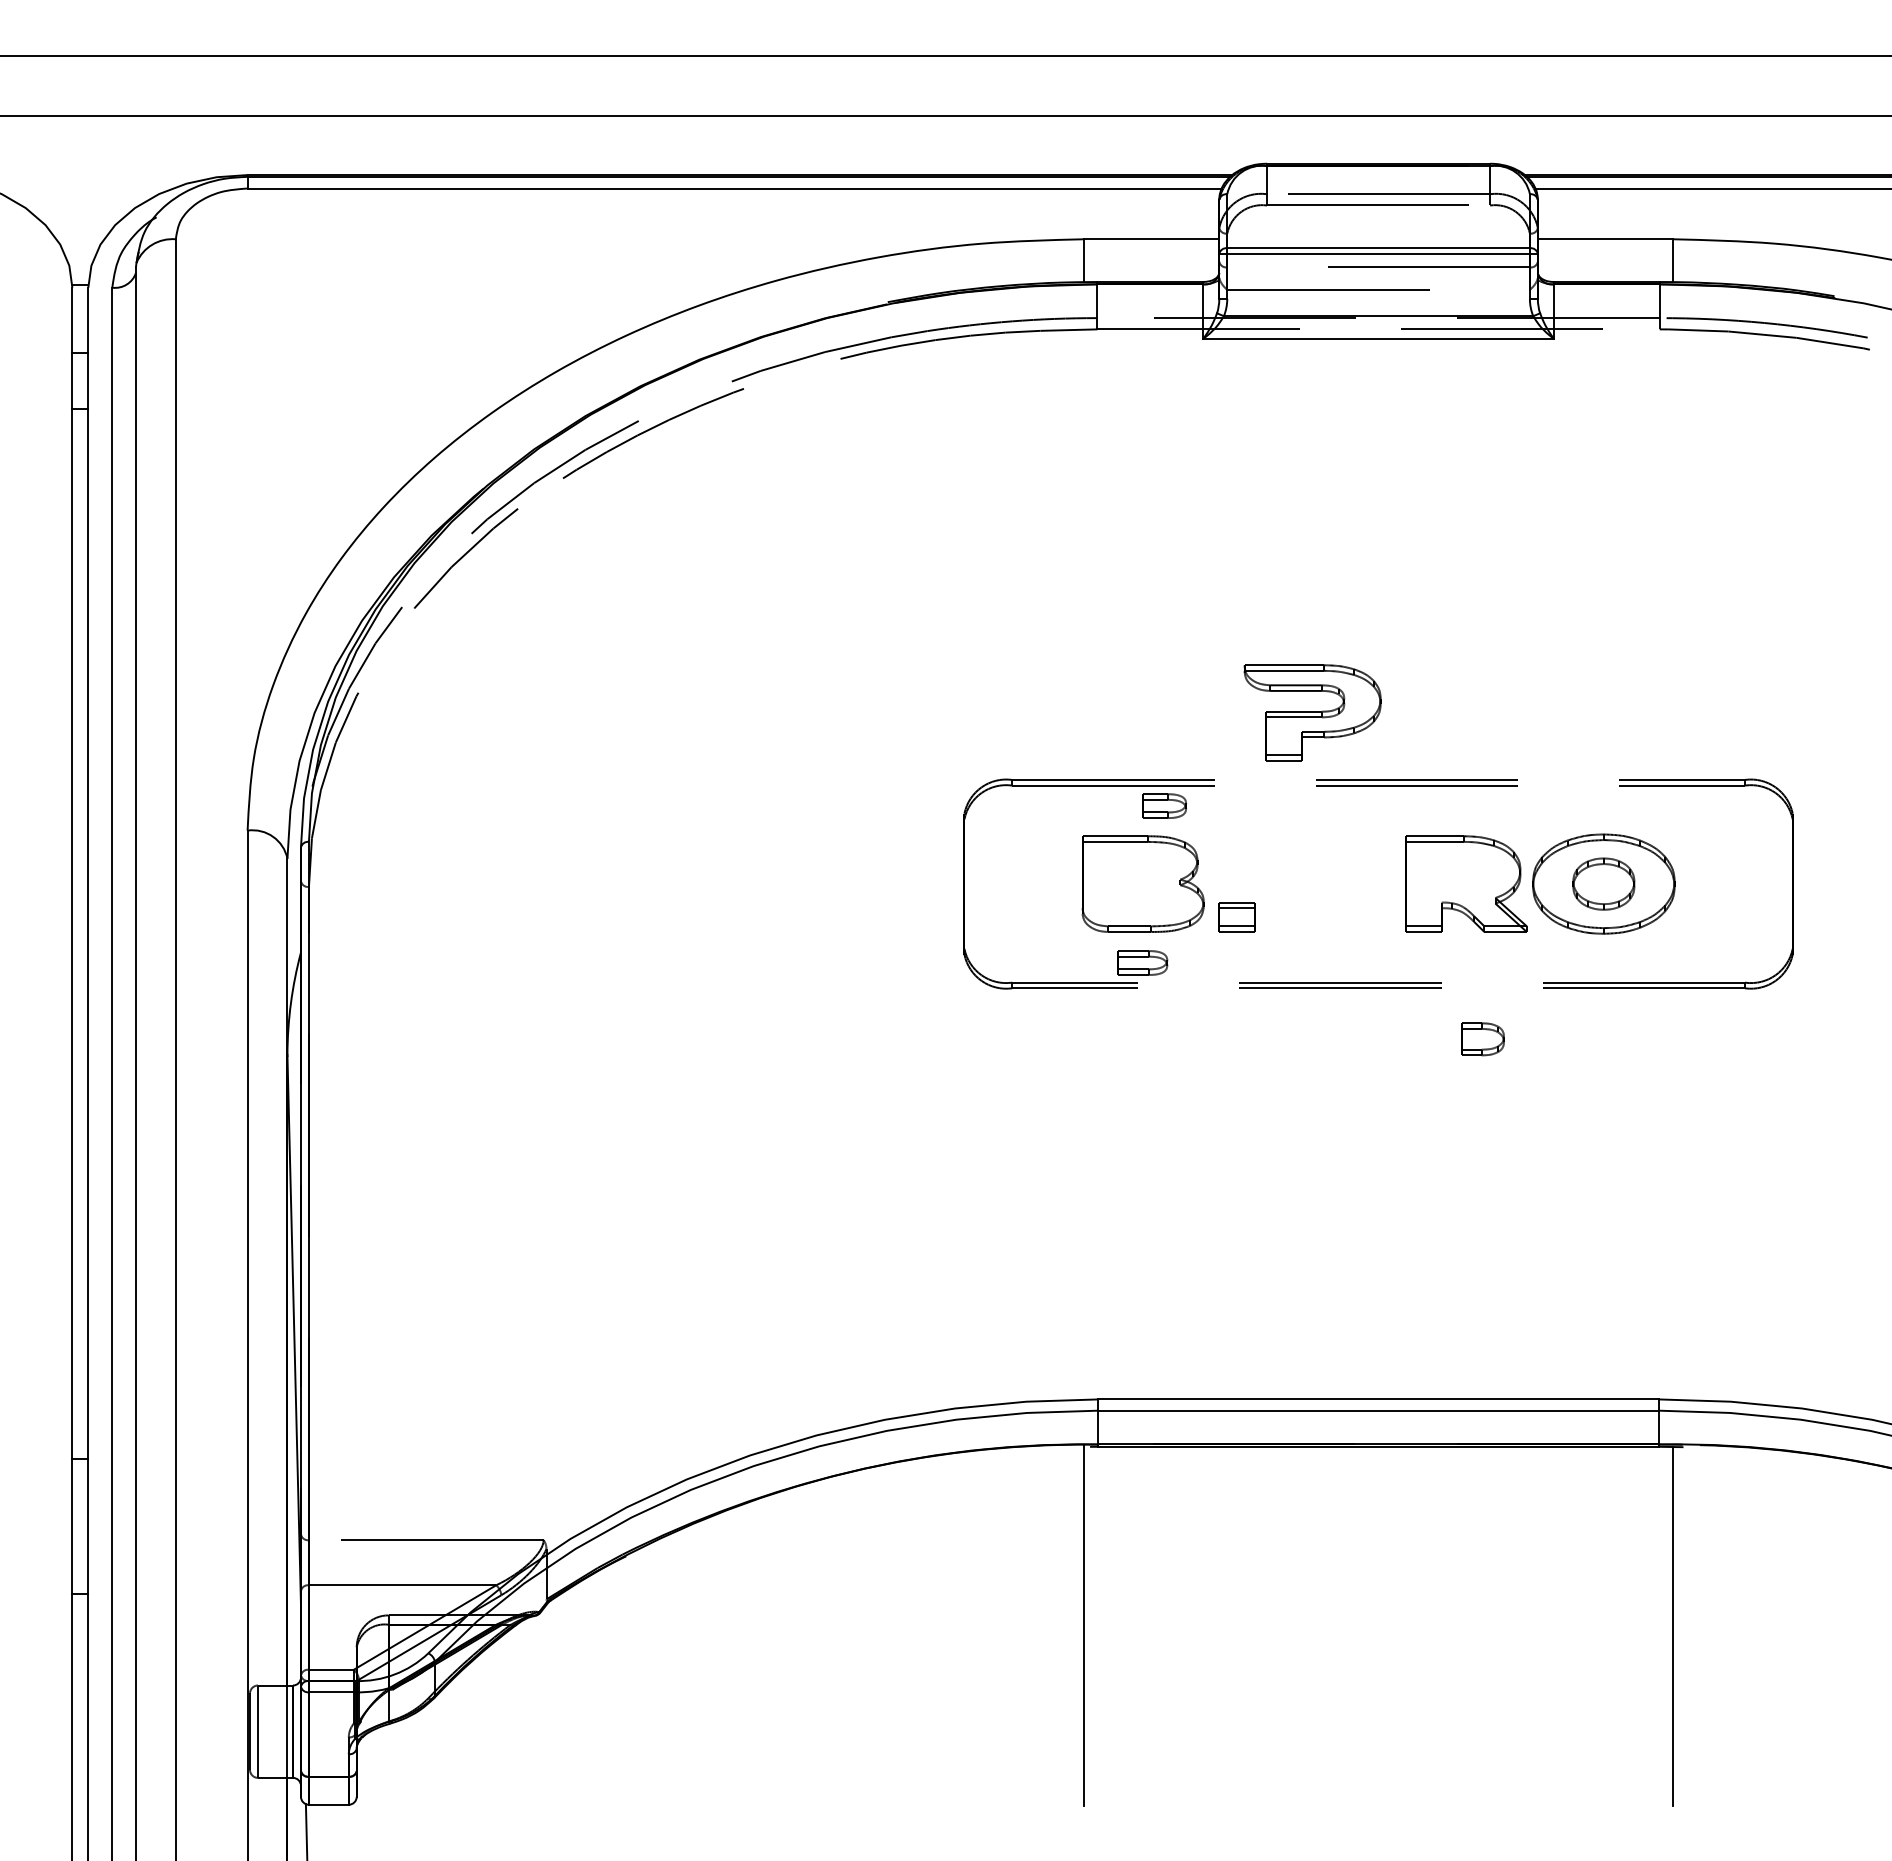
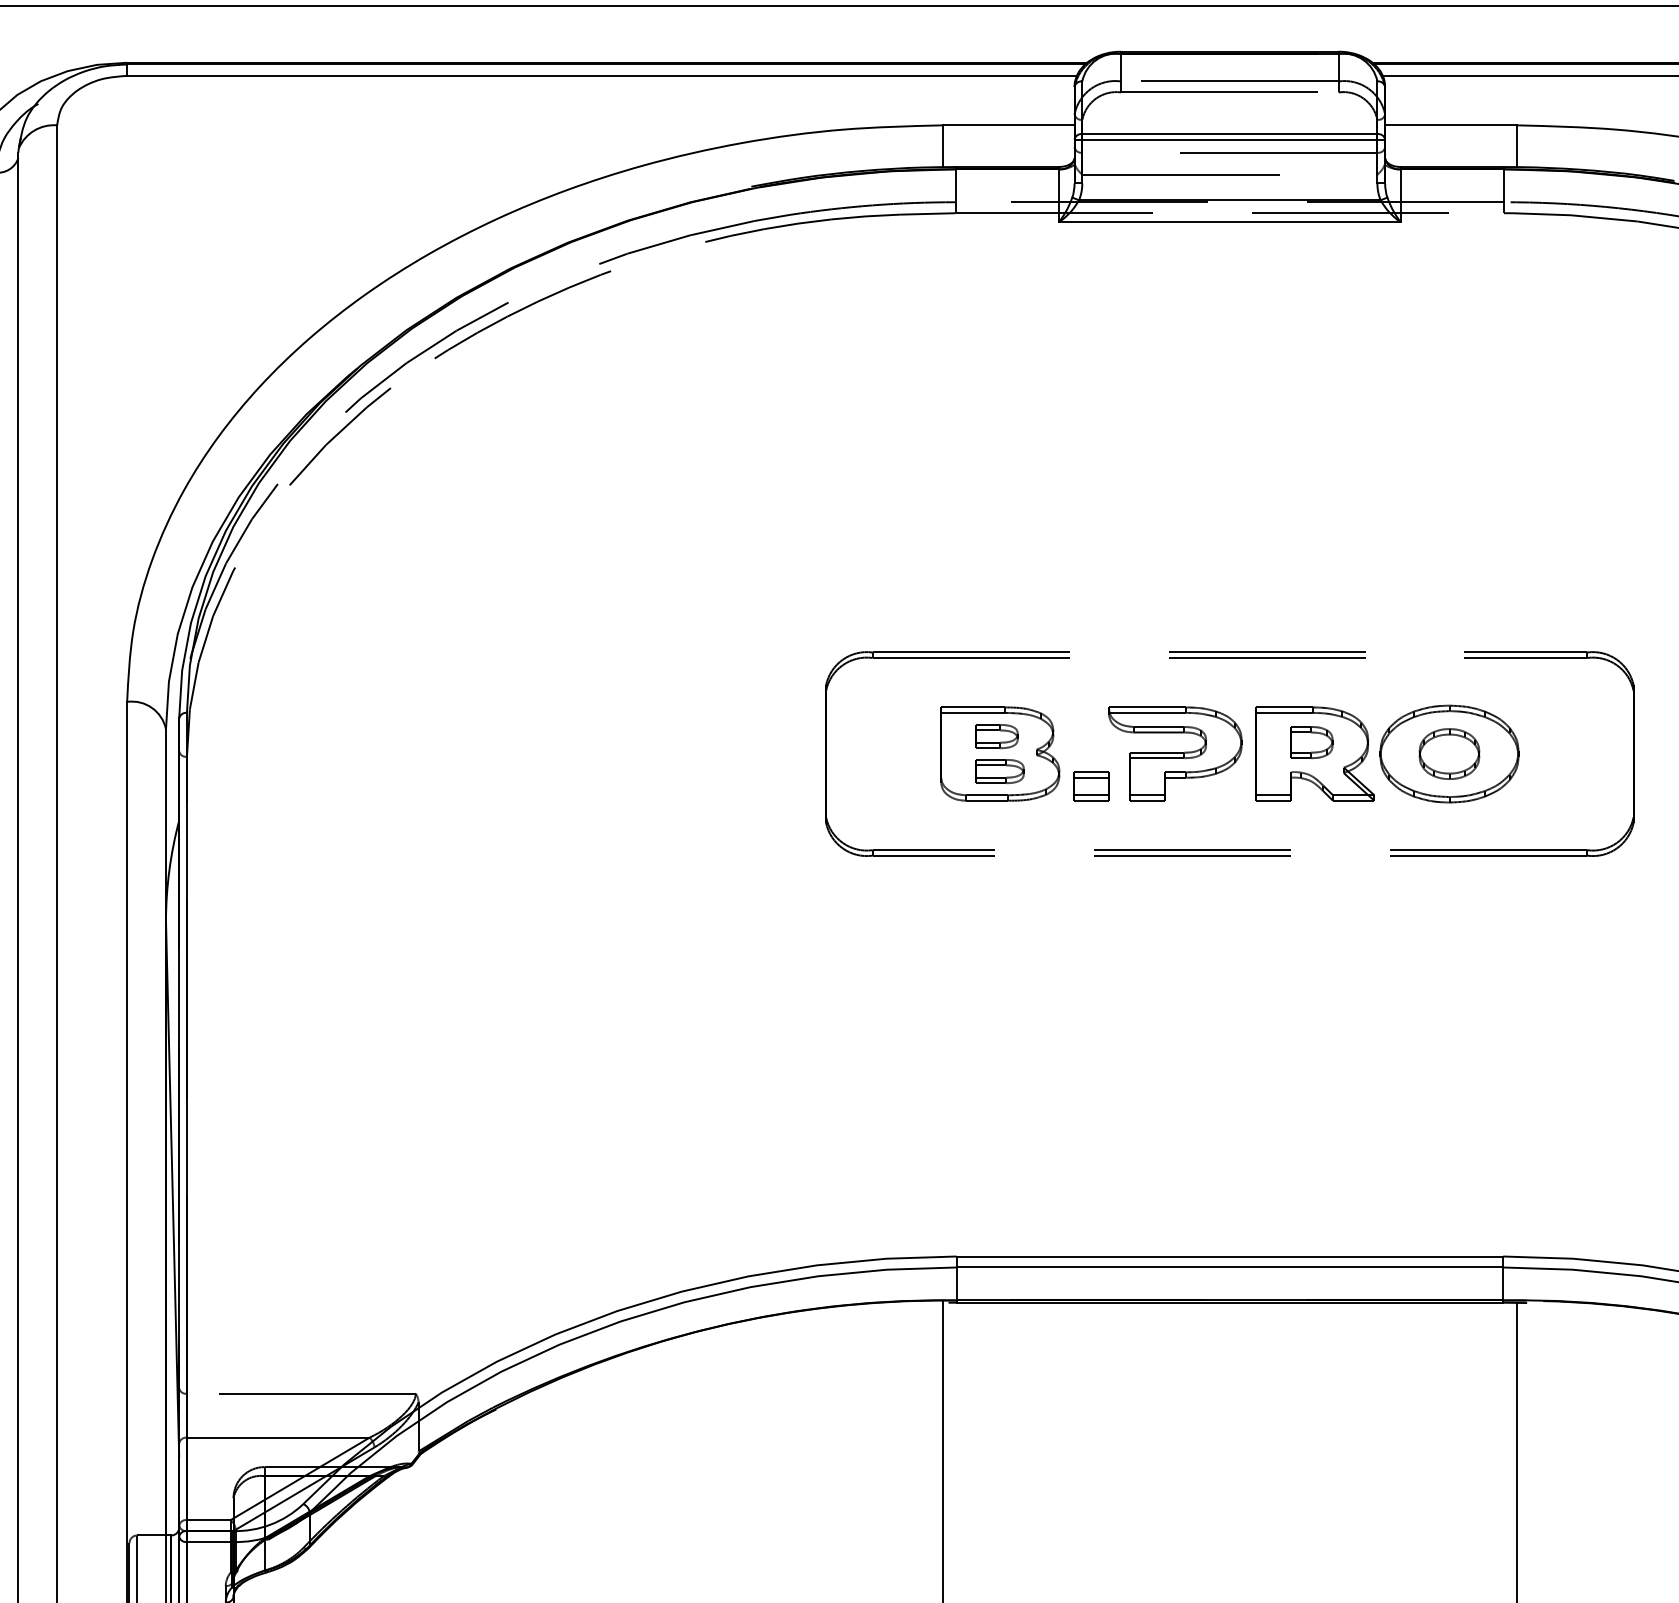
part: (1312, 712) -> (1175, 753), moved
part: (1164, 805) -> (996, 735), moved
part: (1142, 962) -> (999, 771), moved
part: (1482, 1039) -> (1311, 742), moved

